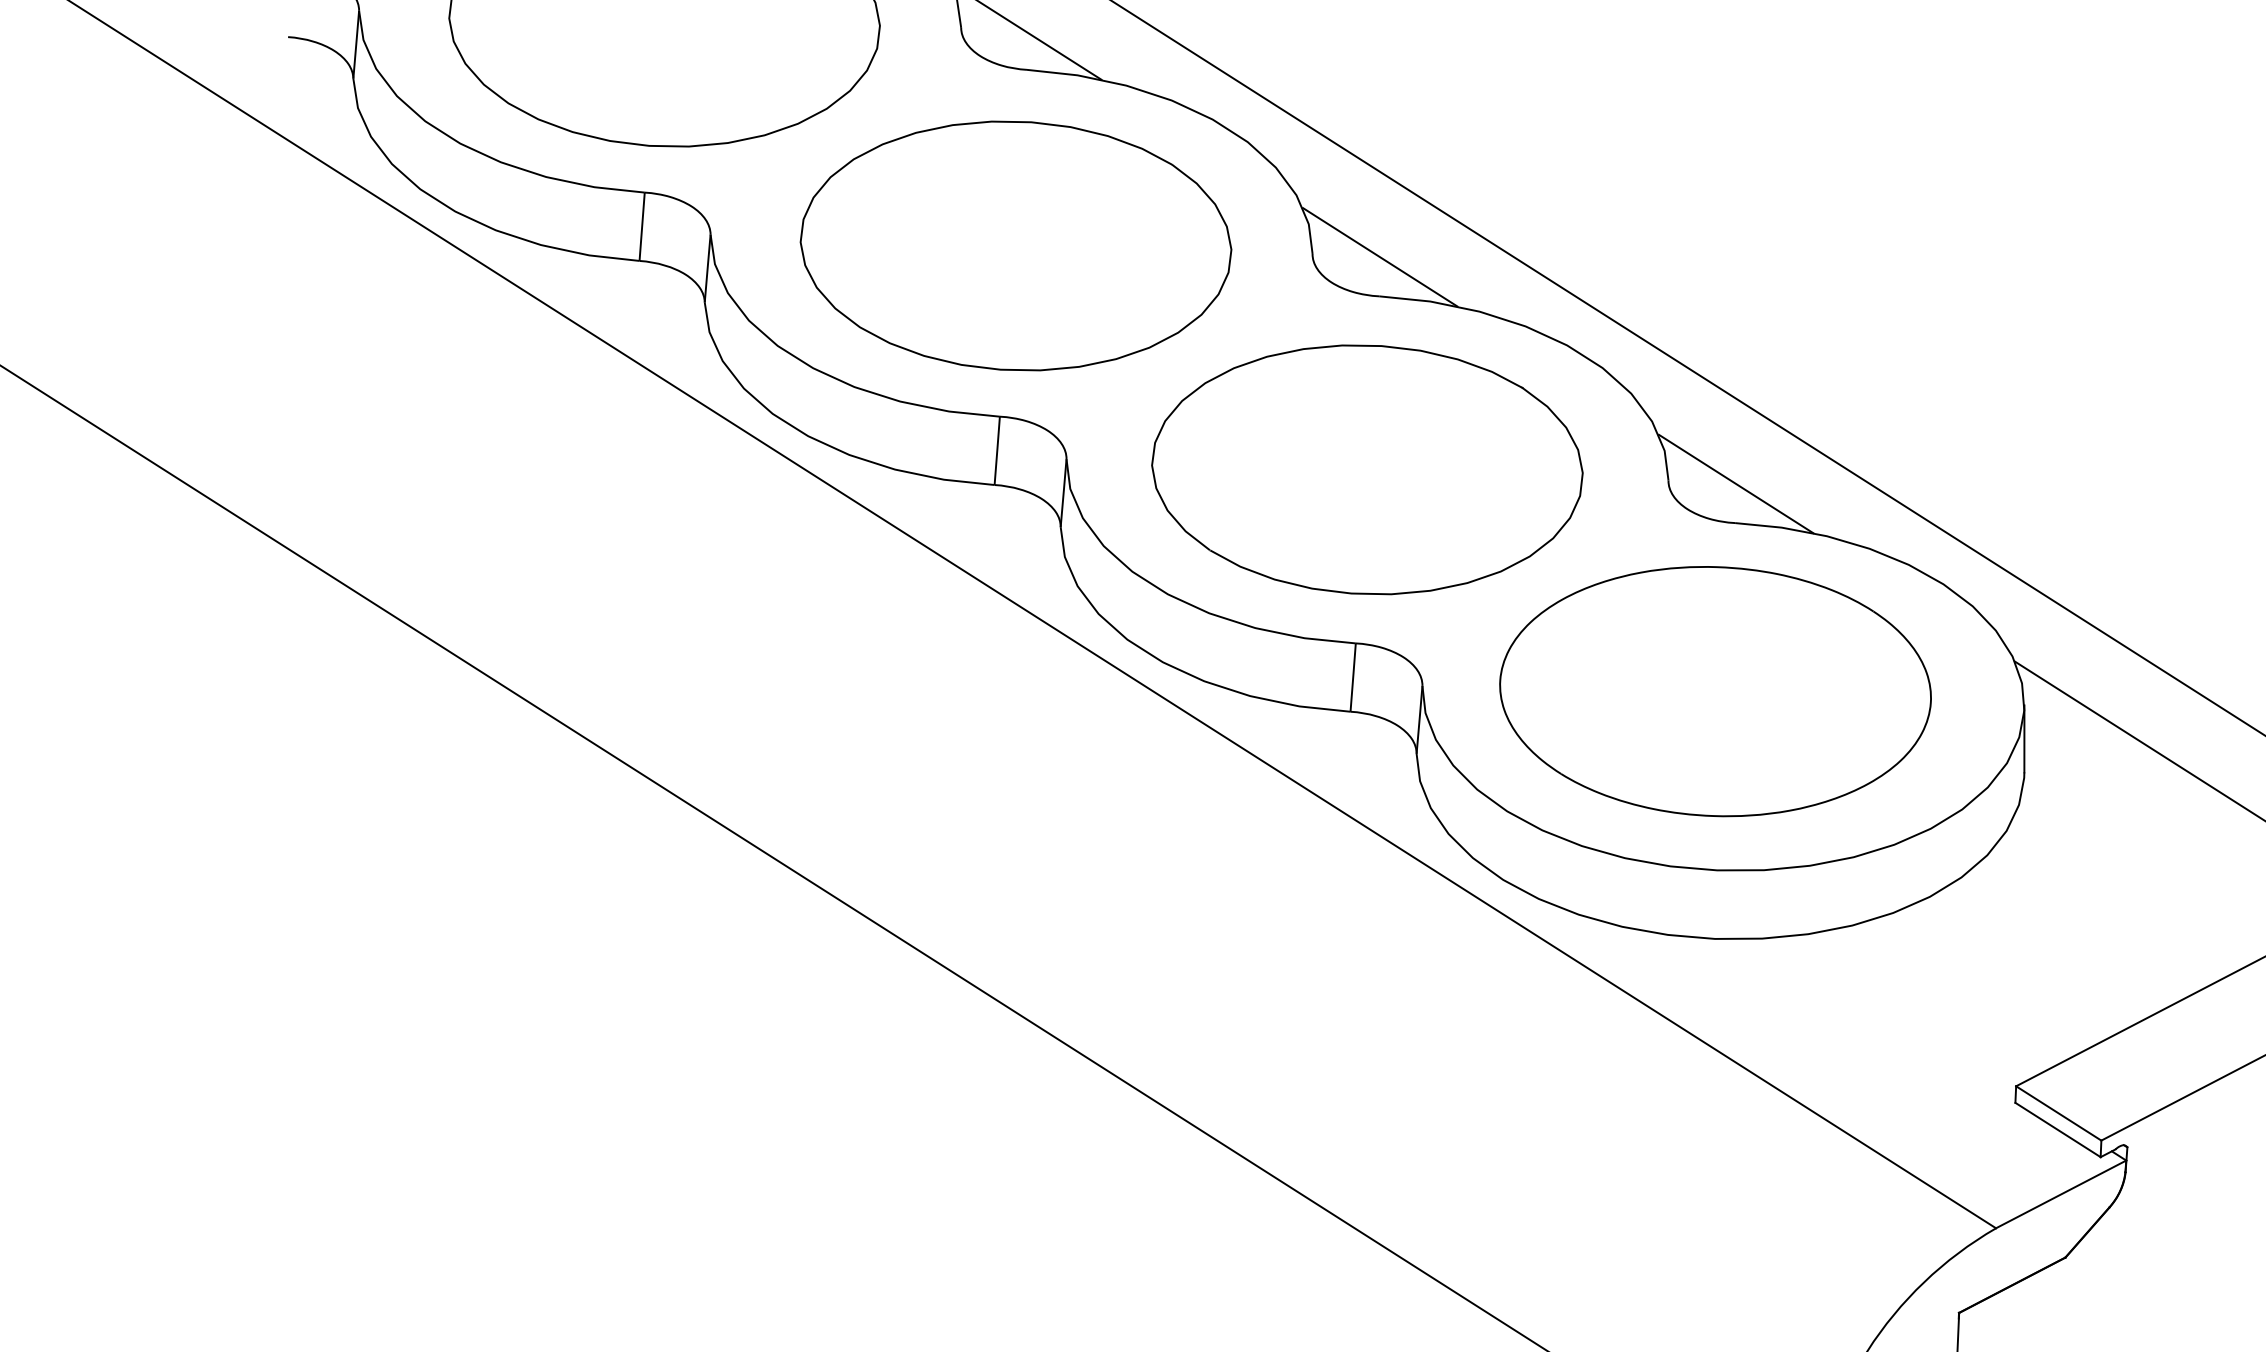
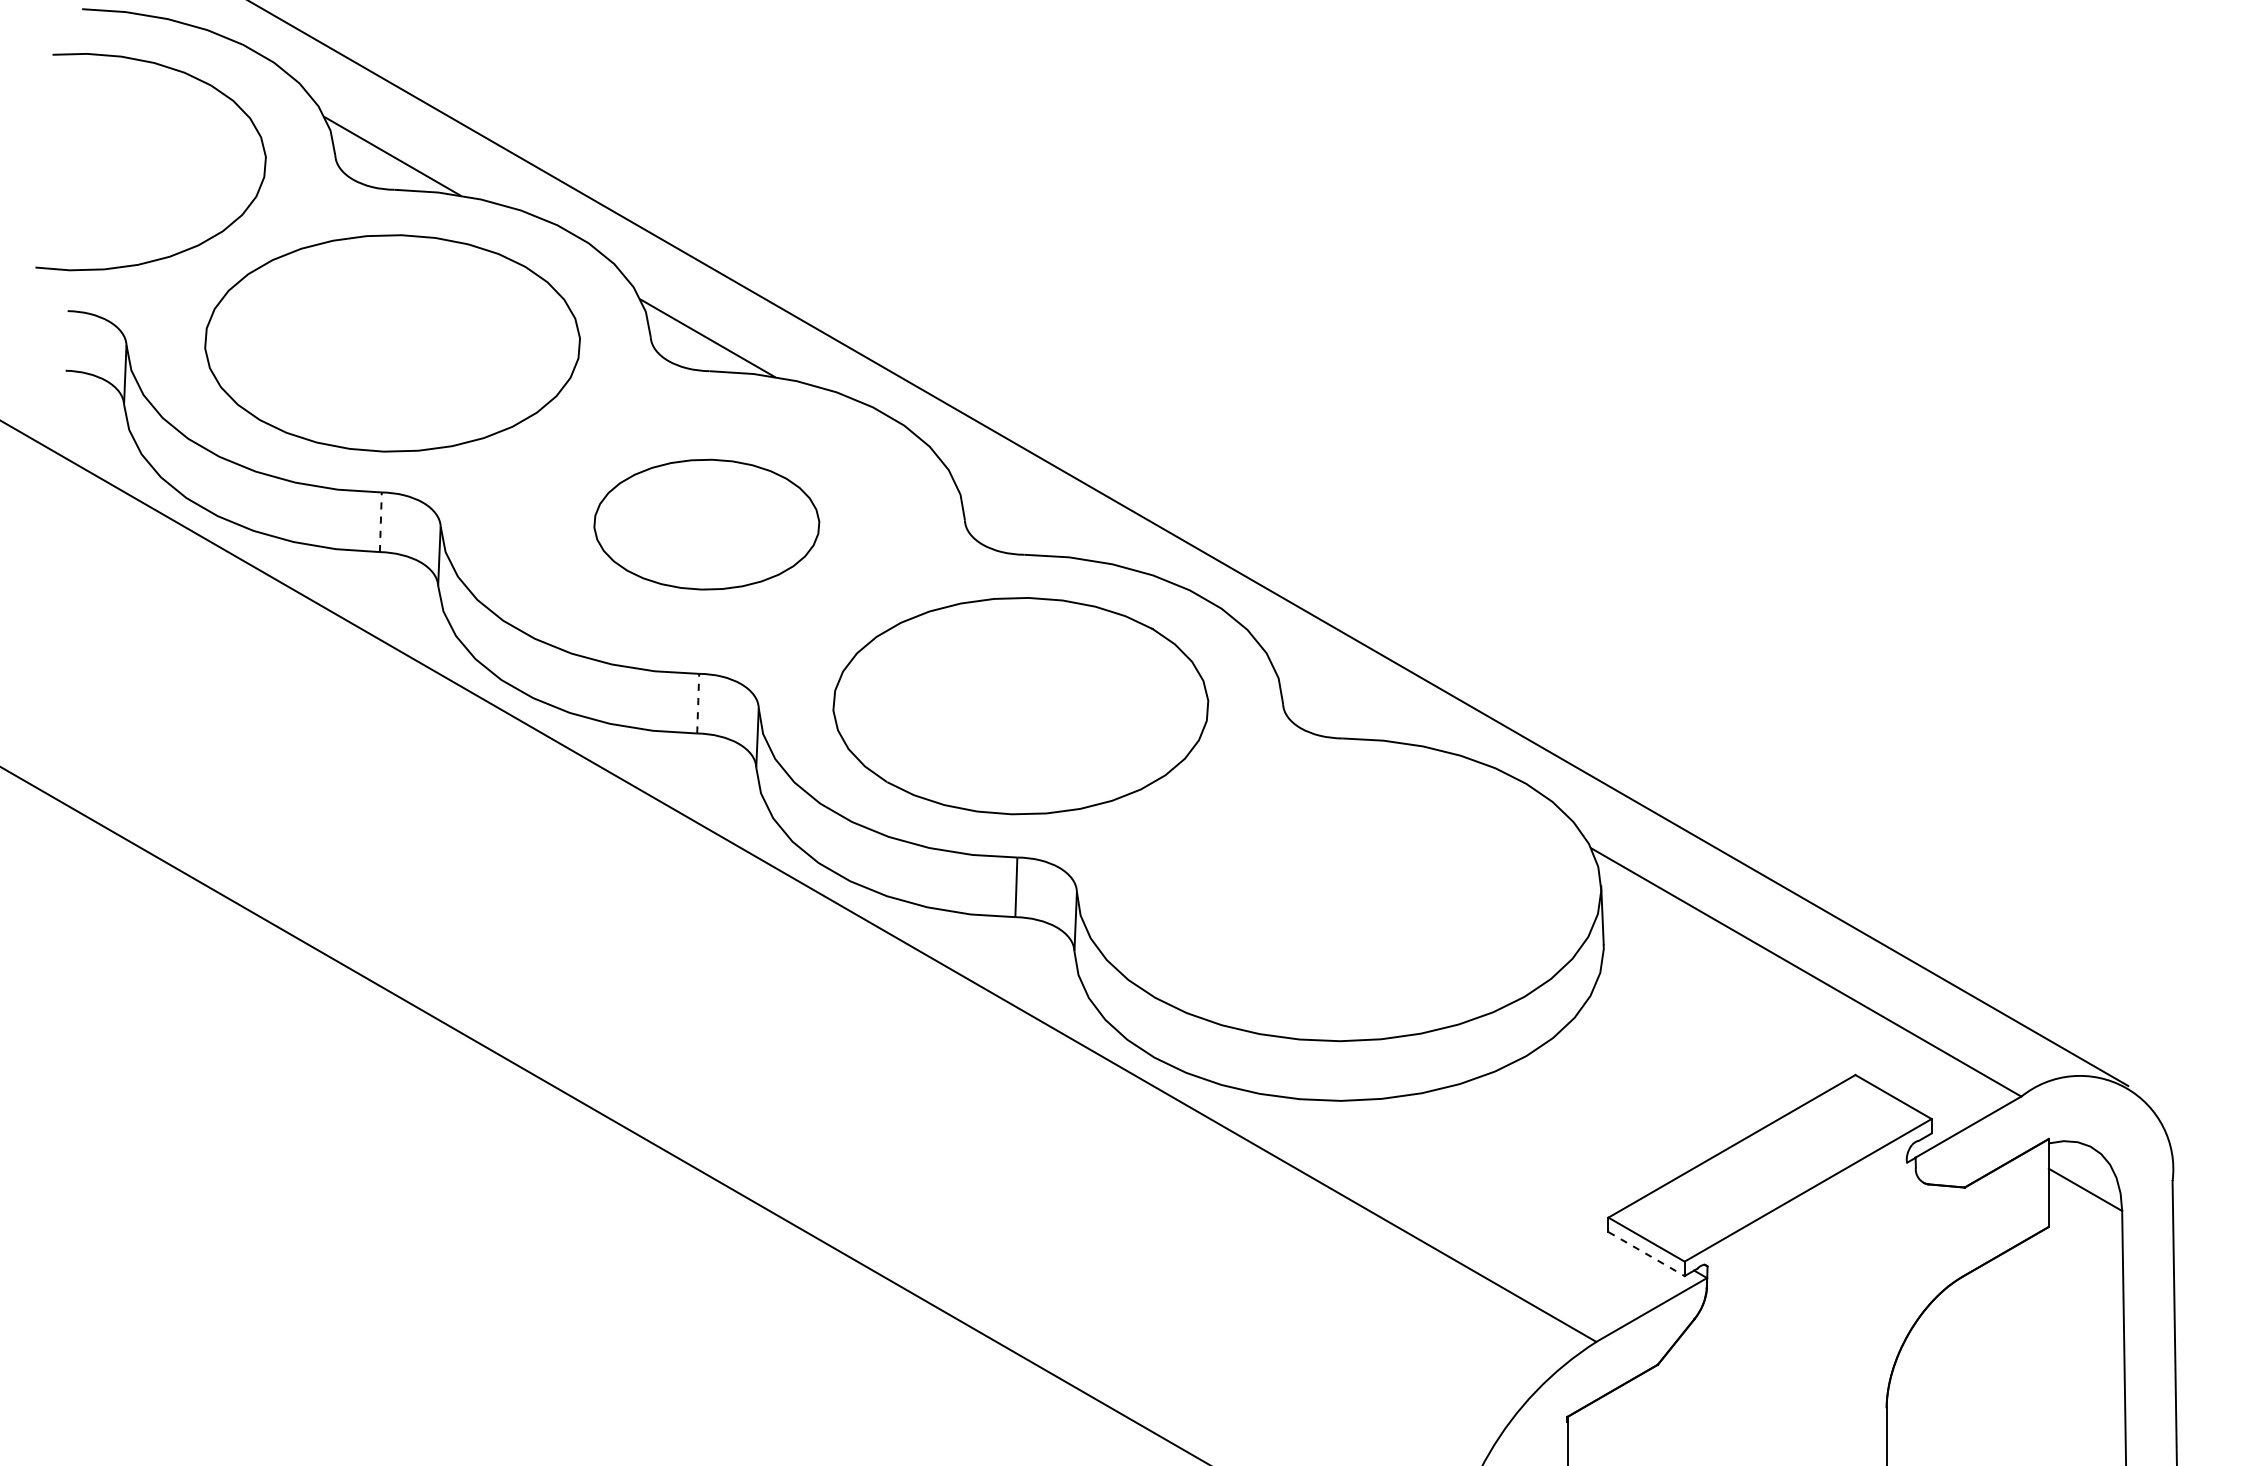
line: (641, 225) -> (380, 521), solid -> dashed
part: (1015, 245) -> (706, 524), size x0.6
line: (1379, 256) -> (1023, 520), removed
line: (997, 450) -> (698, 703), solid -> dashed
line: (1736, 484) -> (1342, 704), removed
part: (1714, 691) -> (1331, 885), removed
line: (2057, 1130) -> (1646, 1254), solid -> dashed

